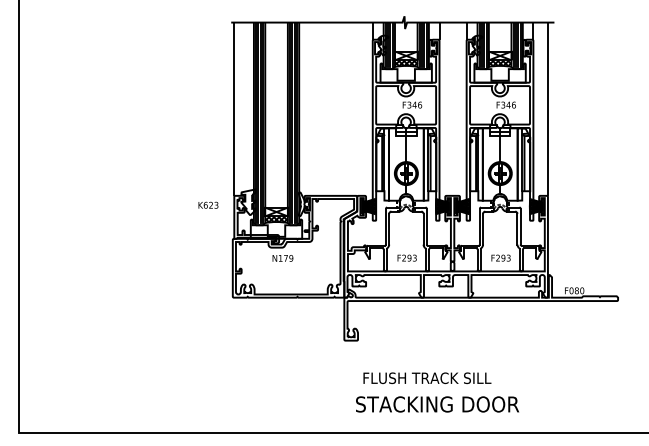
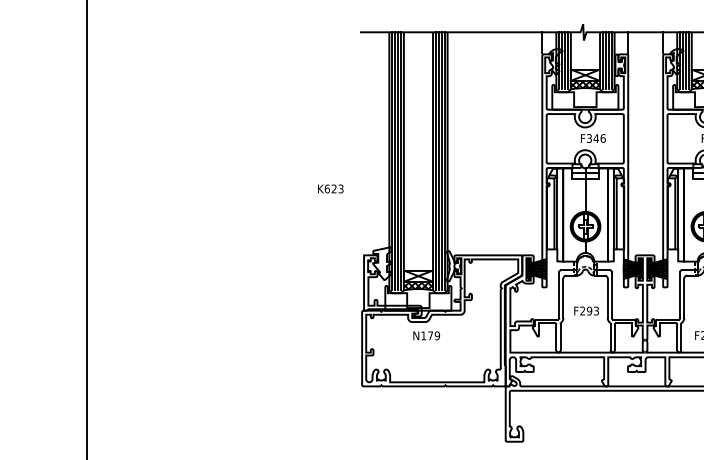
line: (234, 108) -> (364, 142), removed
text: (208, 204) -> (330, 187), moved
text: (406, 257) -> (585, 310), moved

